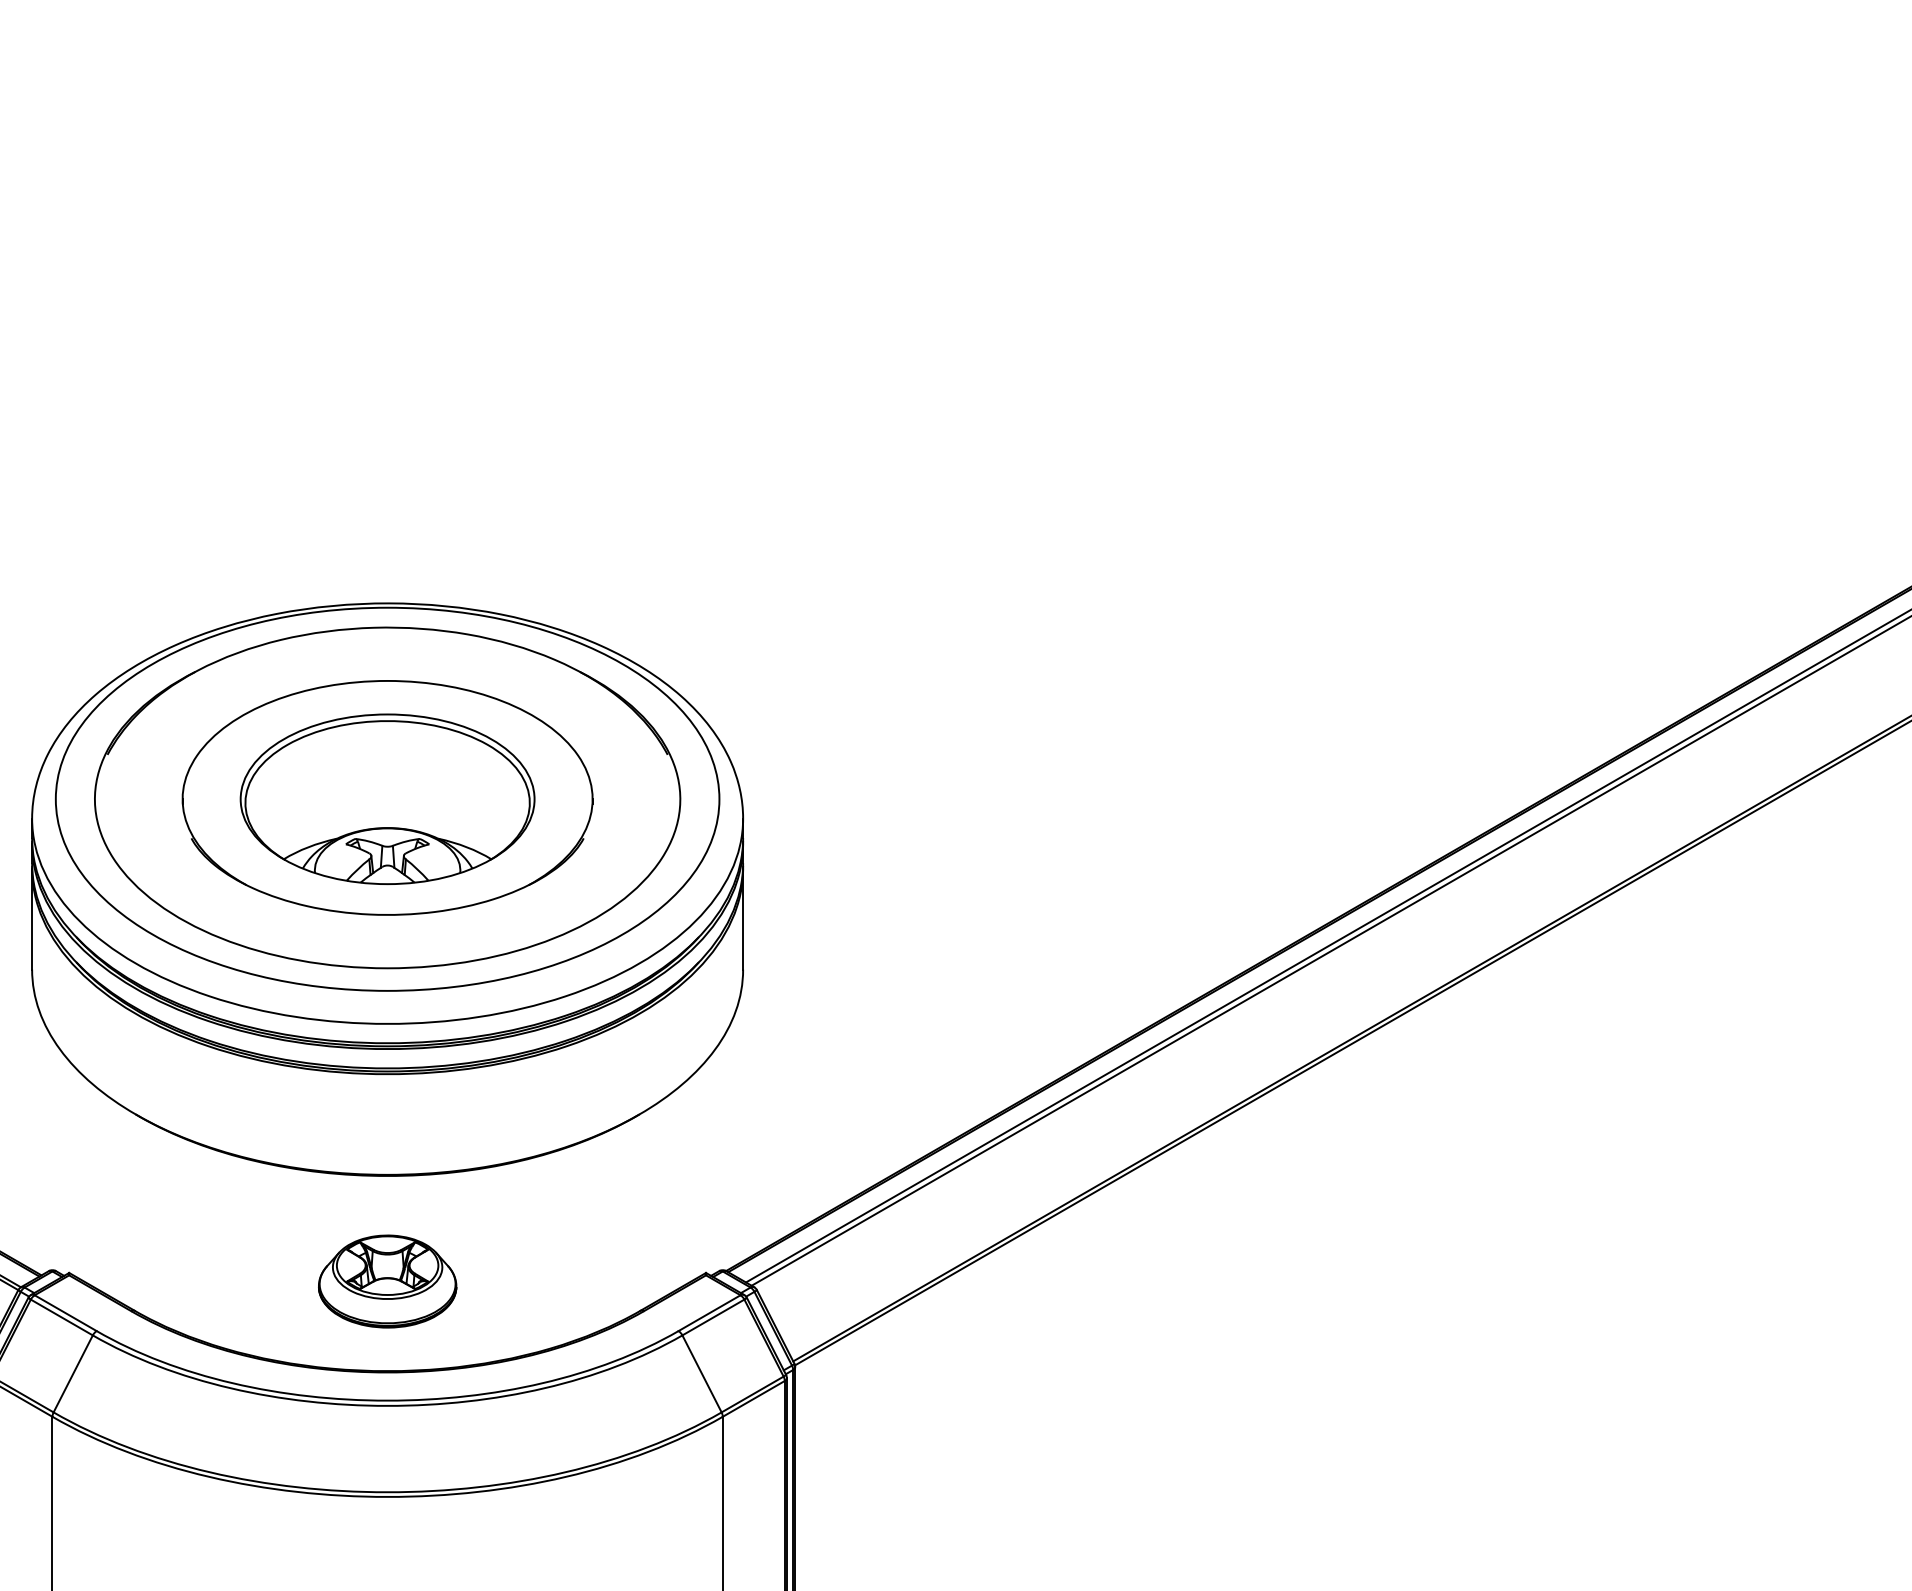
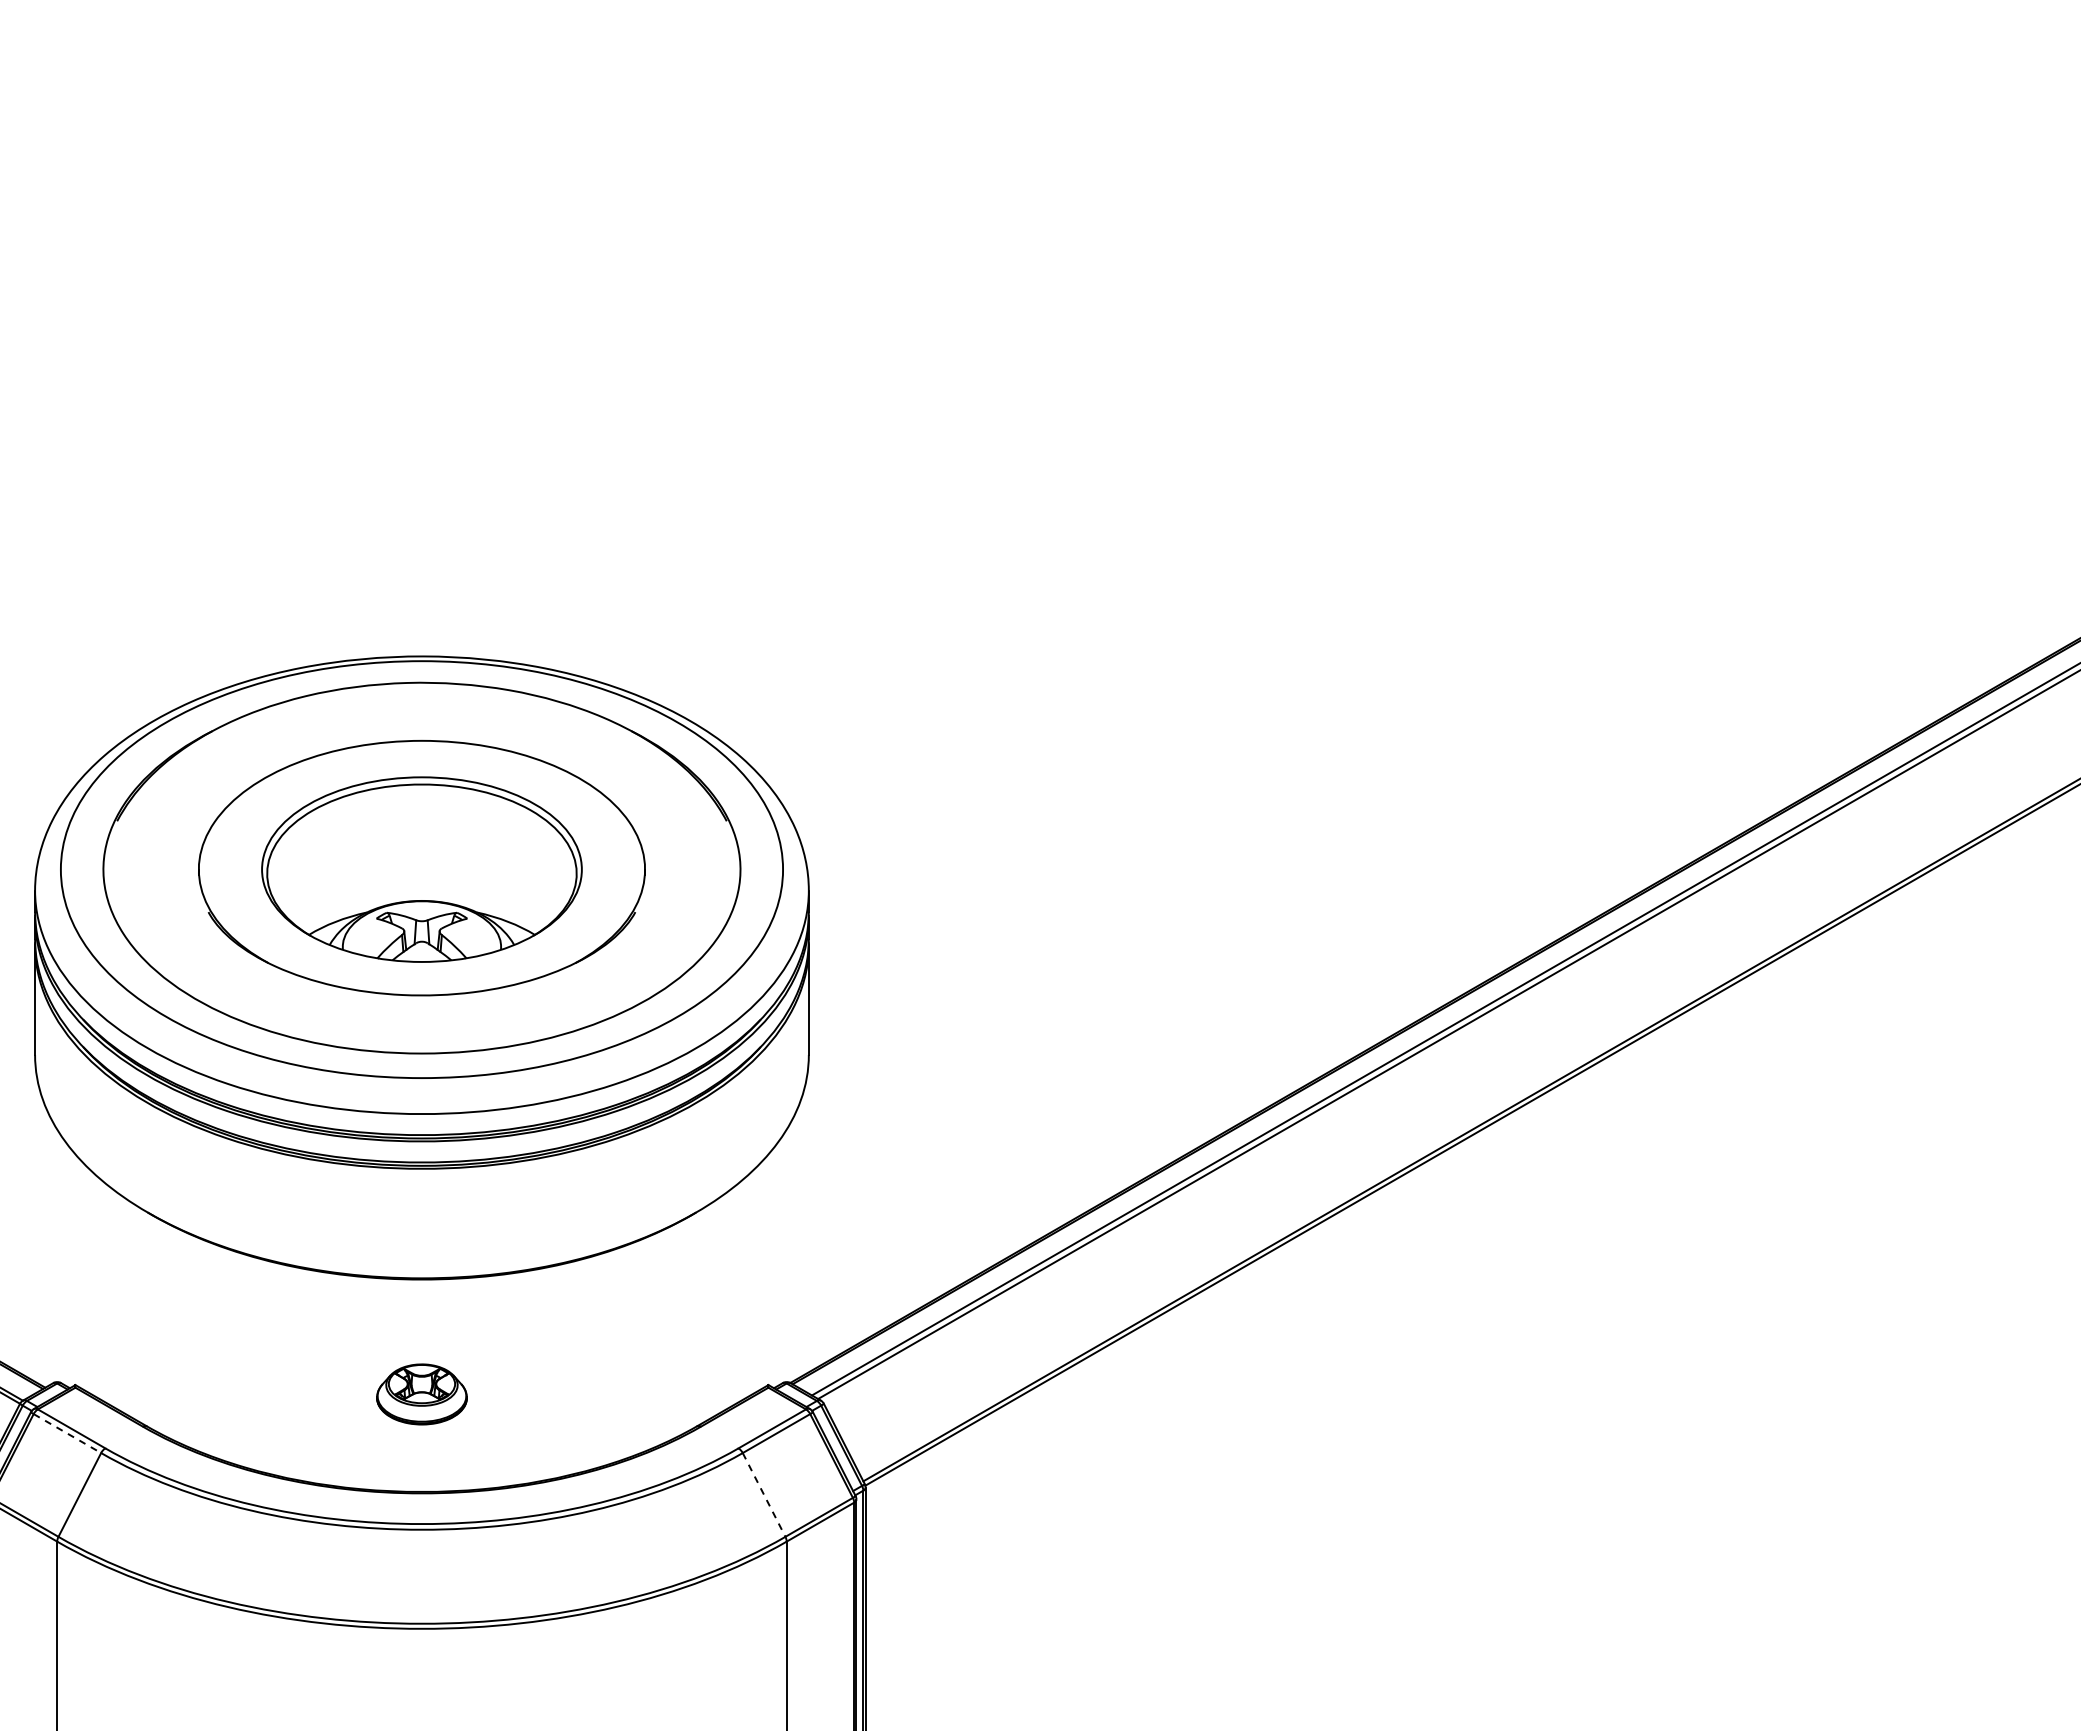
part: (387, 1281) -> (421, 1394), size x0.6
line: (61, 1317) -> (67, 1433), solid -> dashed
line: (702, 1374) -> (764, 1495), solid -> dashed

